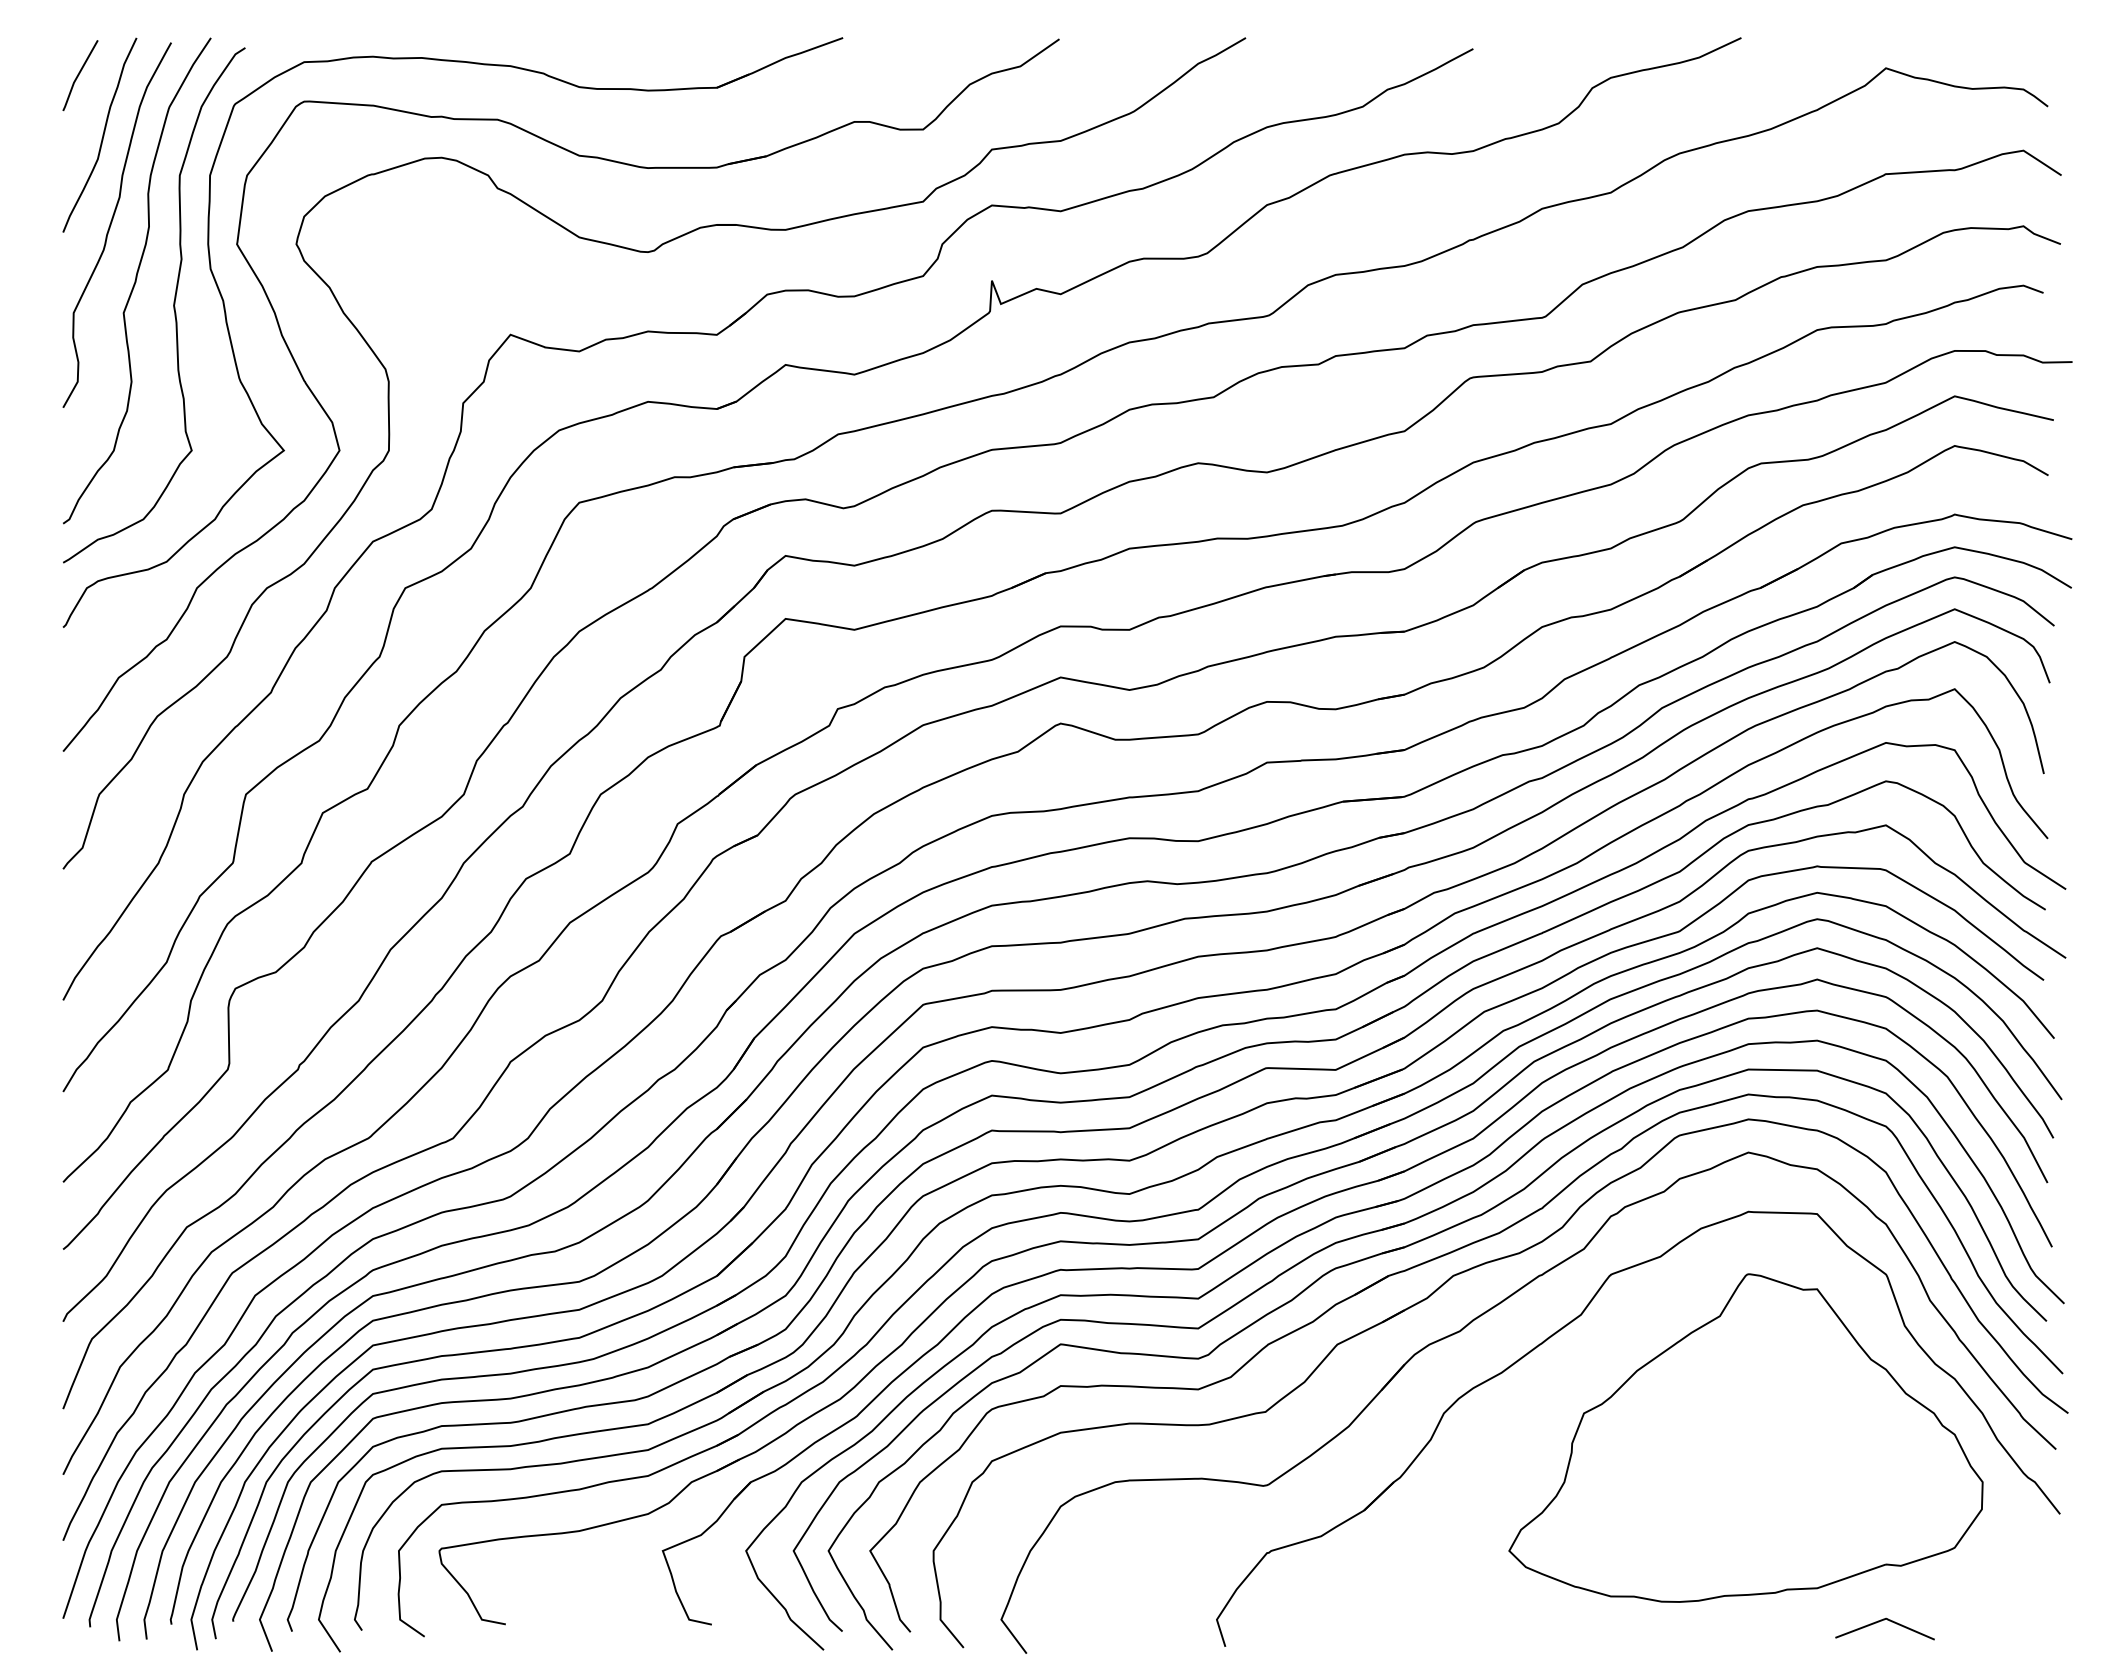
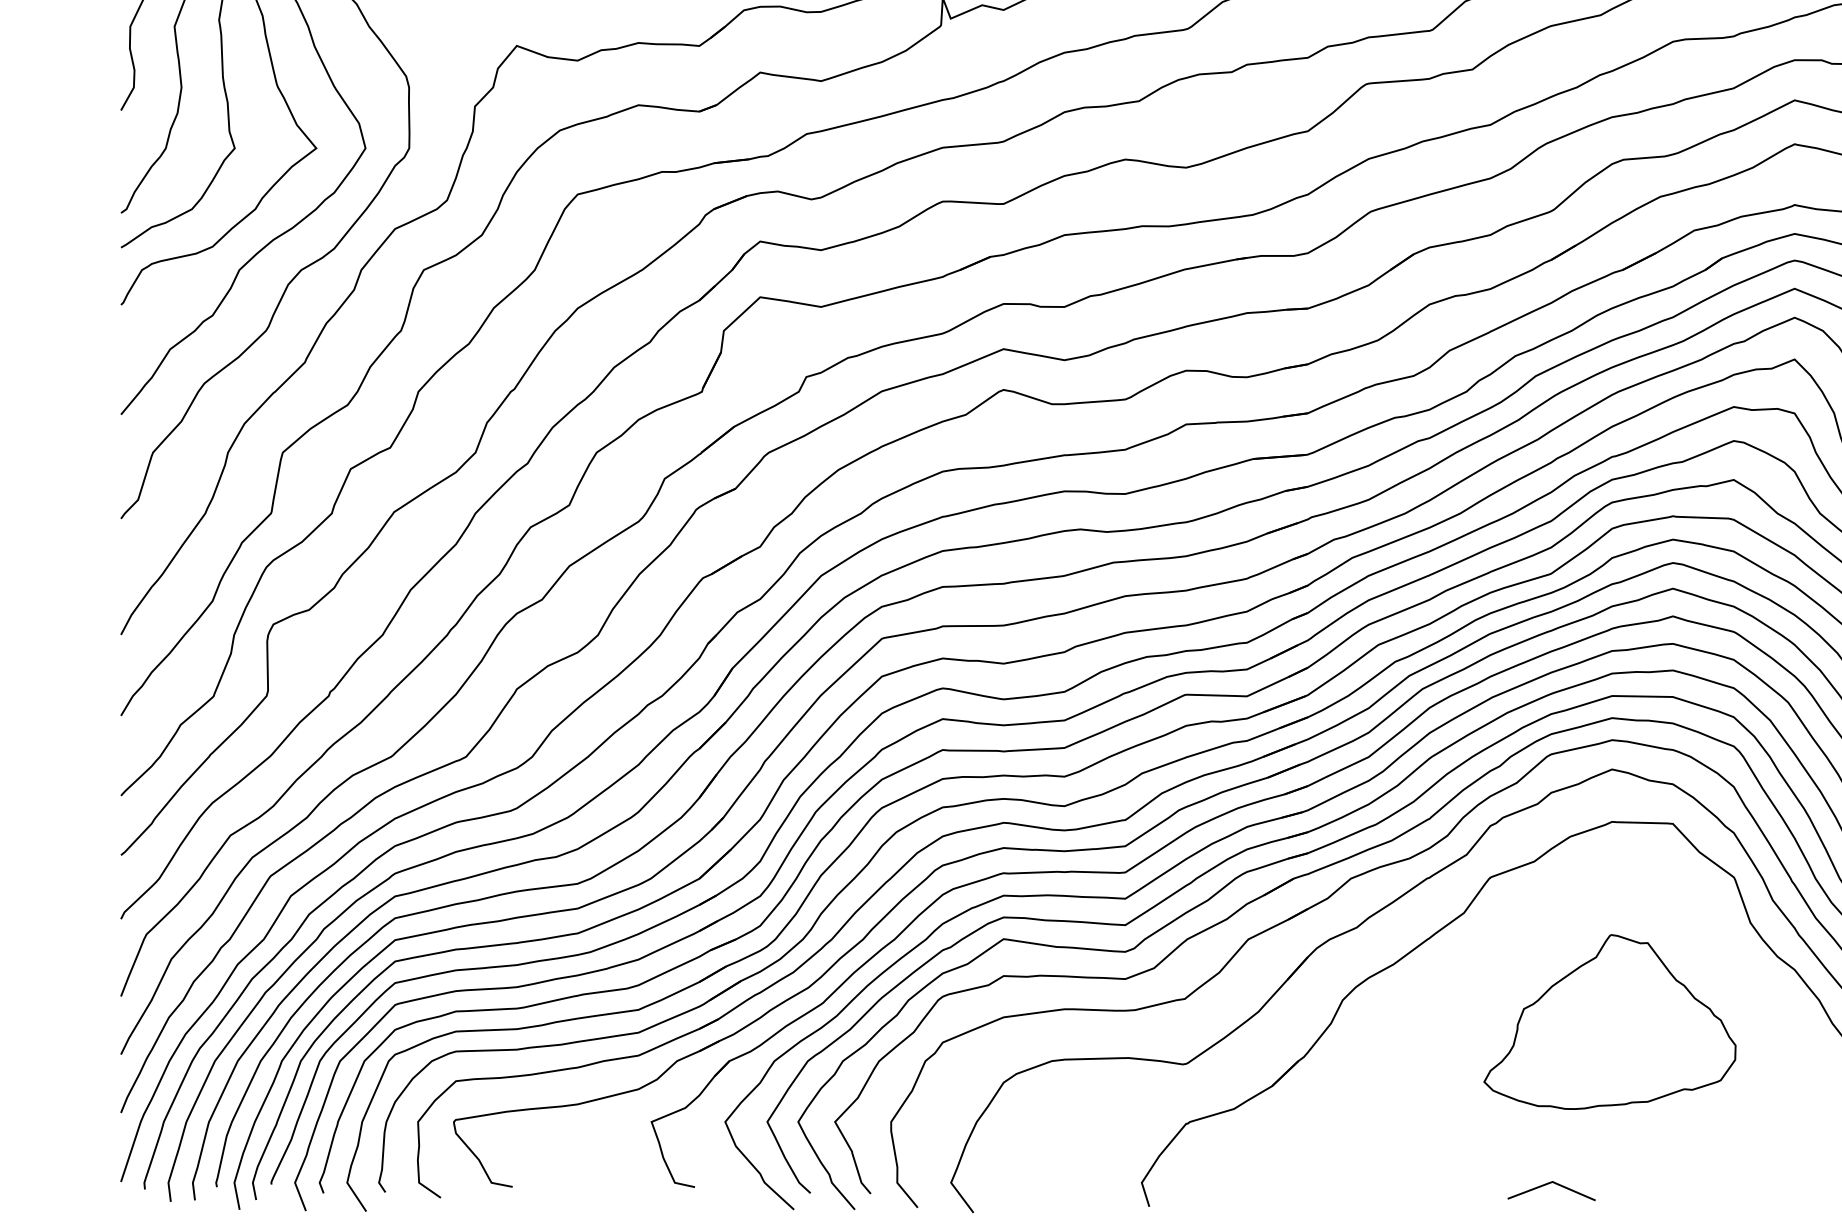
part: (1745, 1437) -> (1609, 1021), size x0.6
curve: (1881, 1621) -> (1548, 1184), moved

